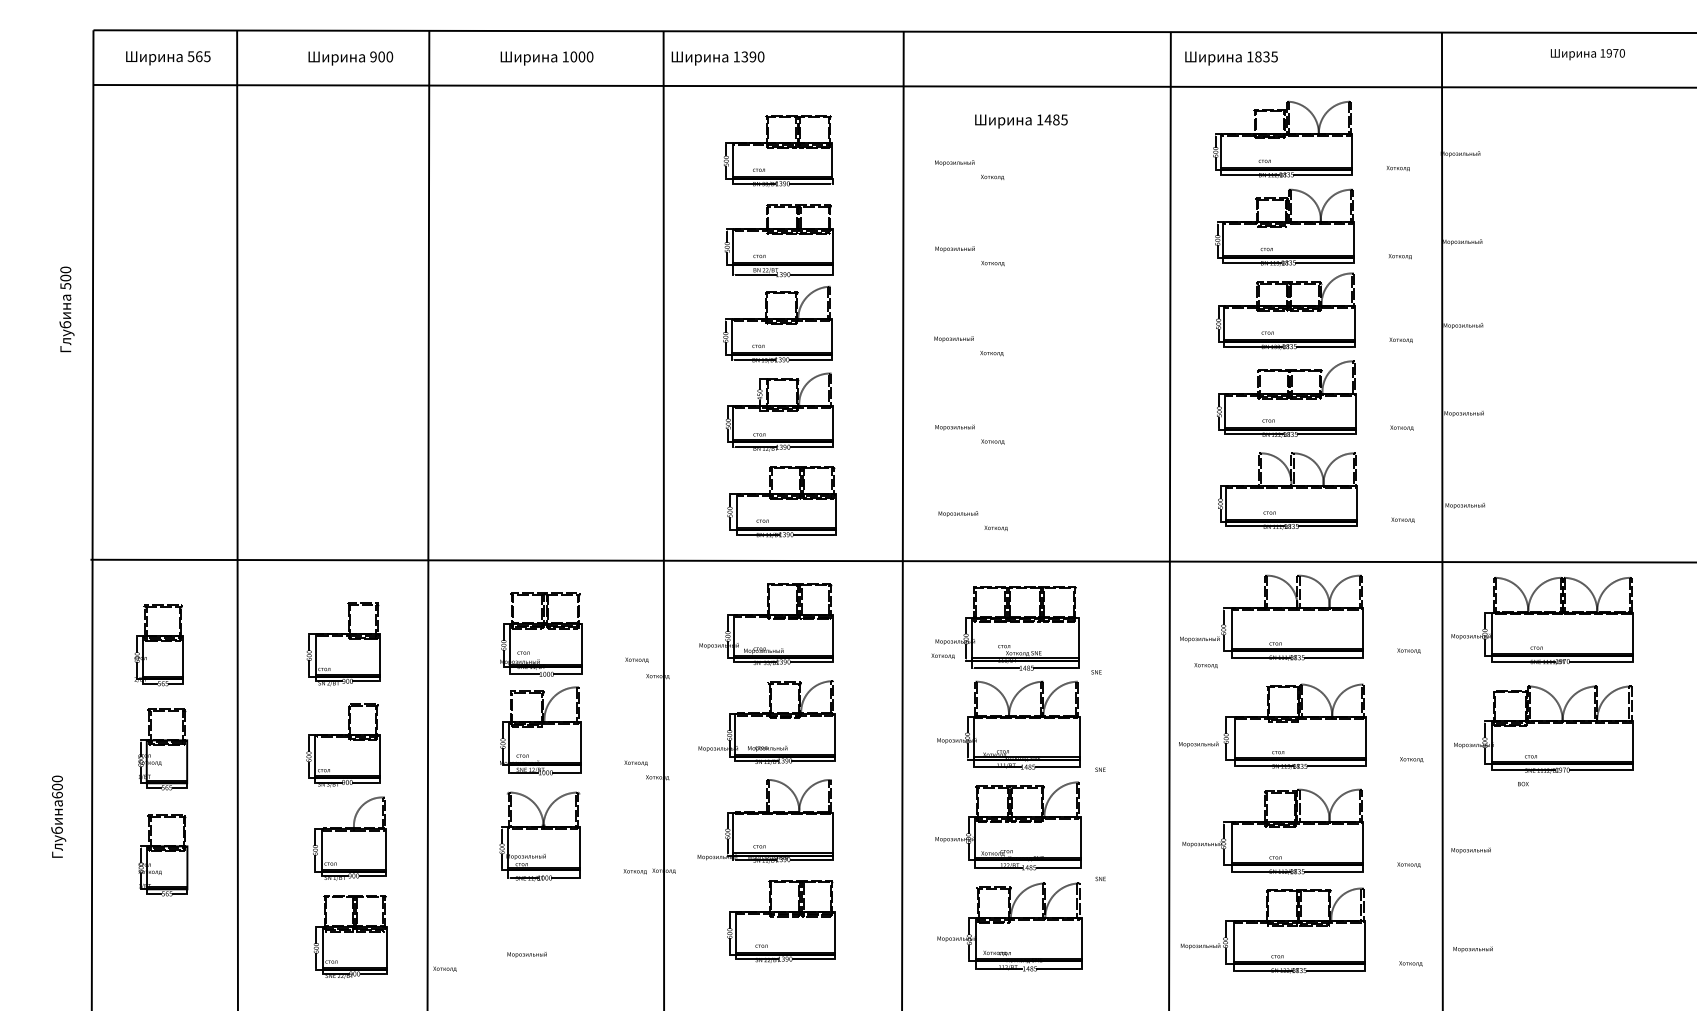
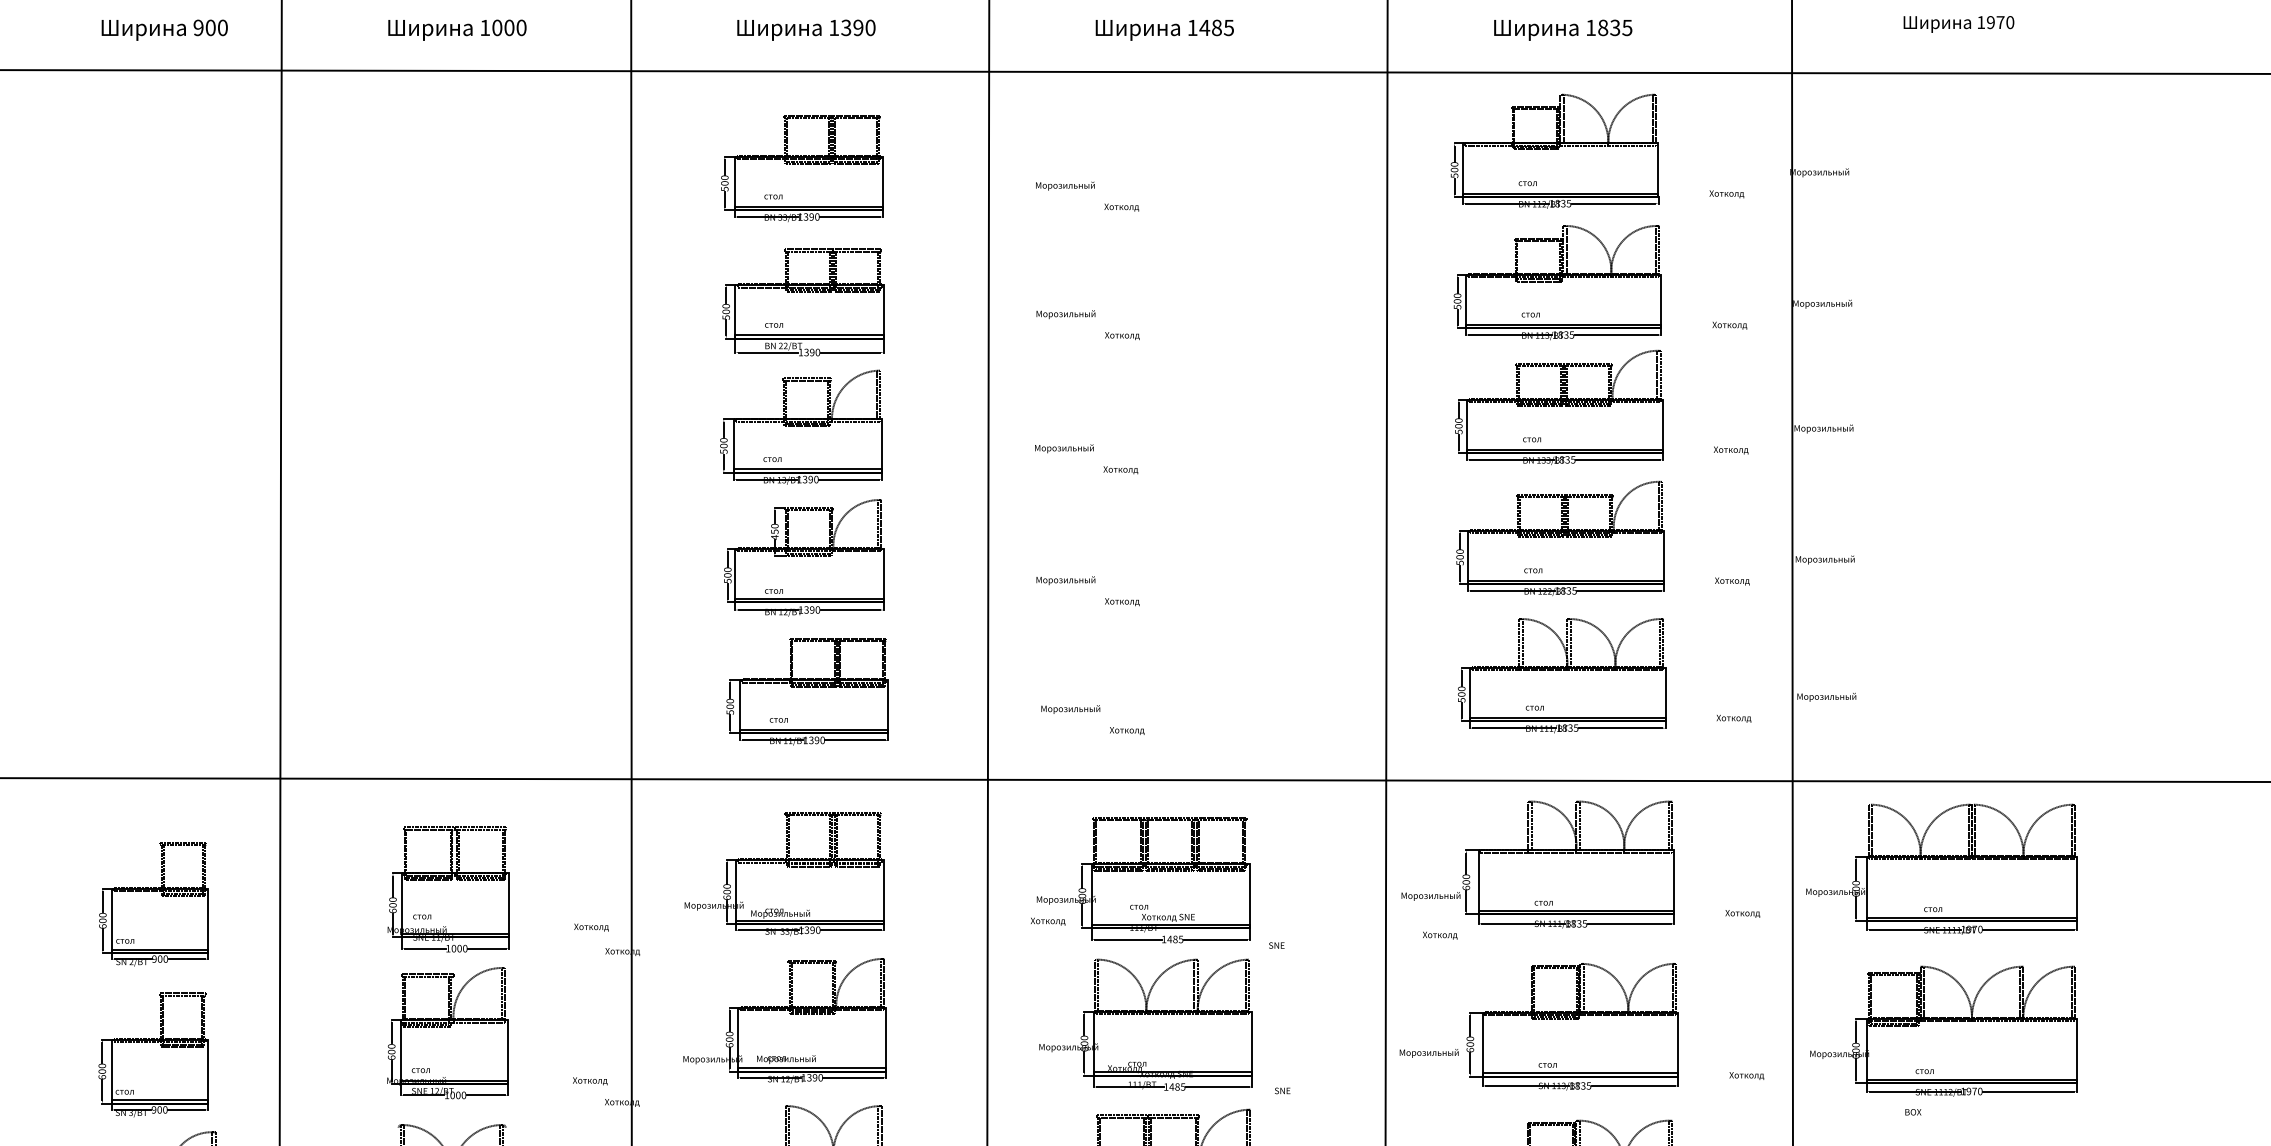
text: (1587, 54) -> (1958, 24), moved
text: (717, 58) -> (805, 30), moved
text: (1231, 58) -> (1563, 30), moved
text: (1021, 121) -> (1164, 30), moved

